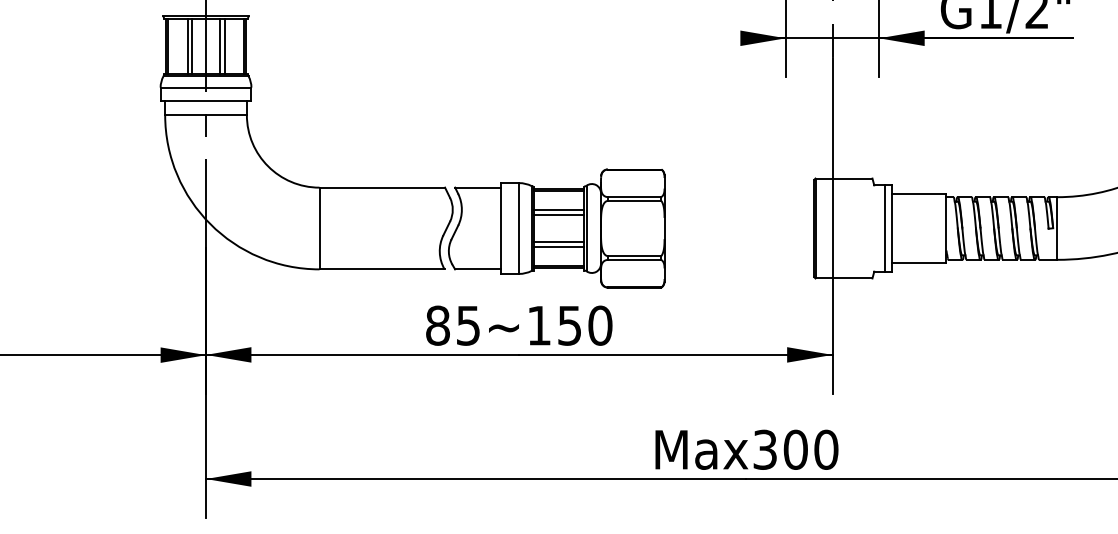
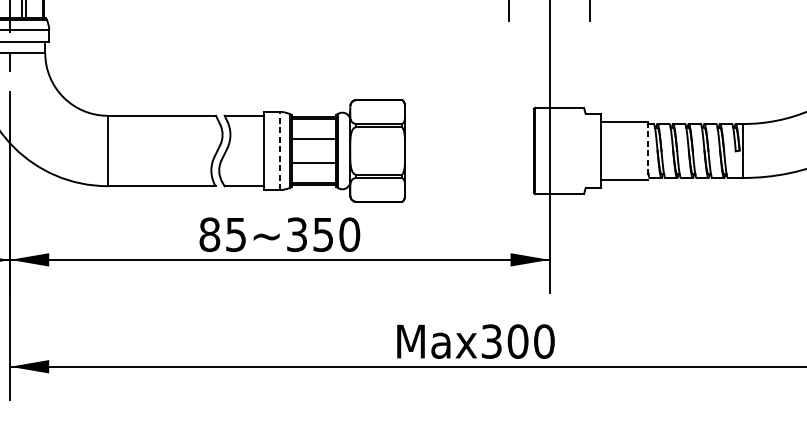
line: (558, 210) -> (313, 135), removed
line: (519, 228) -> (280, 150), solid -> dashed
line: (884, 228) -> (594, 150), removed
line: (946, 229) -> (647, 151), solid -> dashed
line: (558, 246) -> (313, 166), removed
text: (538, 325) -> (296, 234), 85~150 -> 85~350

